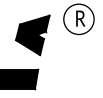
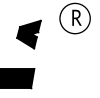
part: (32, 35) -> (28, 34), size x0.7

